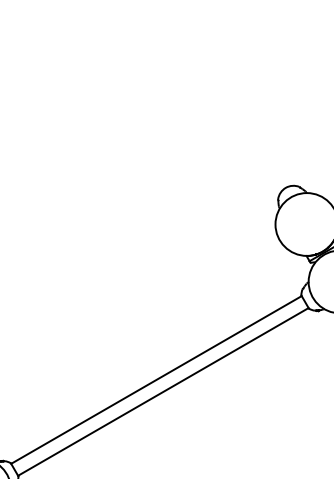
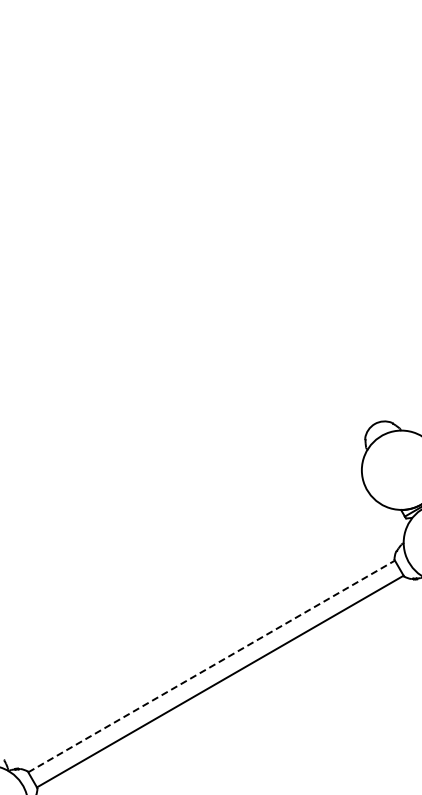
line: (156, 379) -> (211, 666), solid -> dashed

